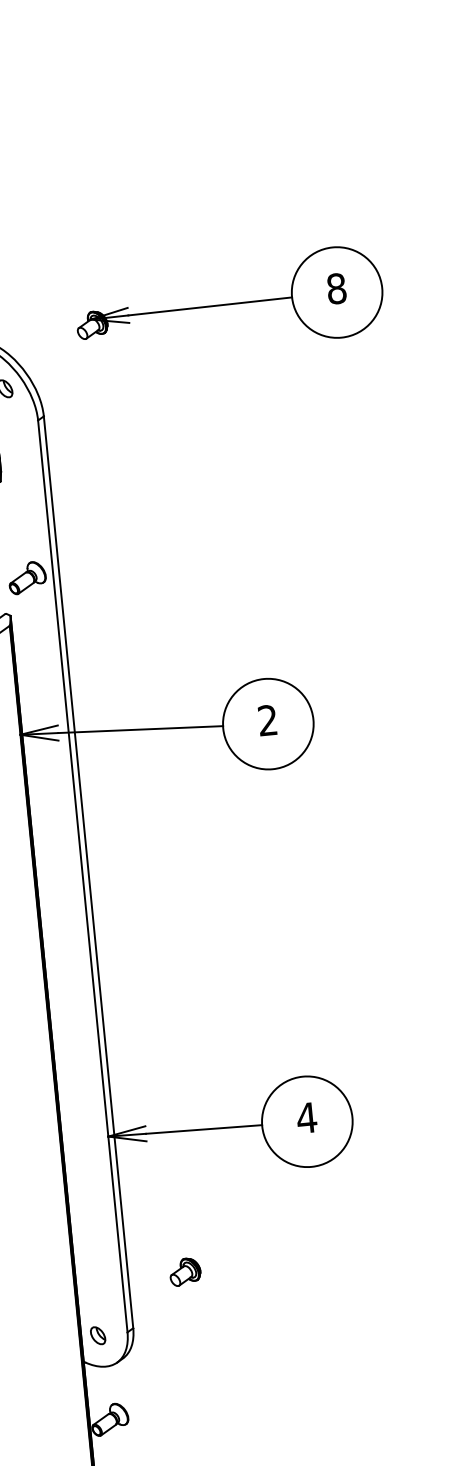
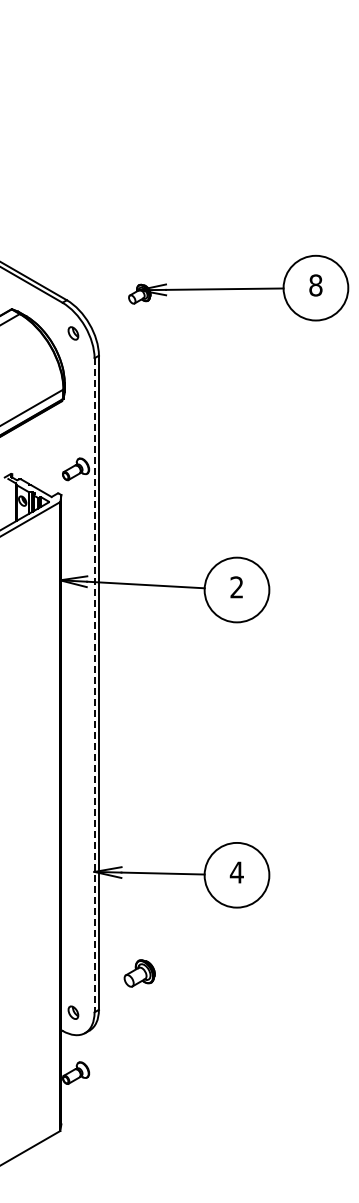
line: (82, 876) -> (94, 685), solid -> dashed
part: (184, 1272) -> (139, 973), size x1.4

